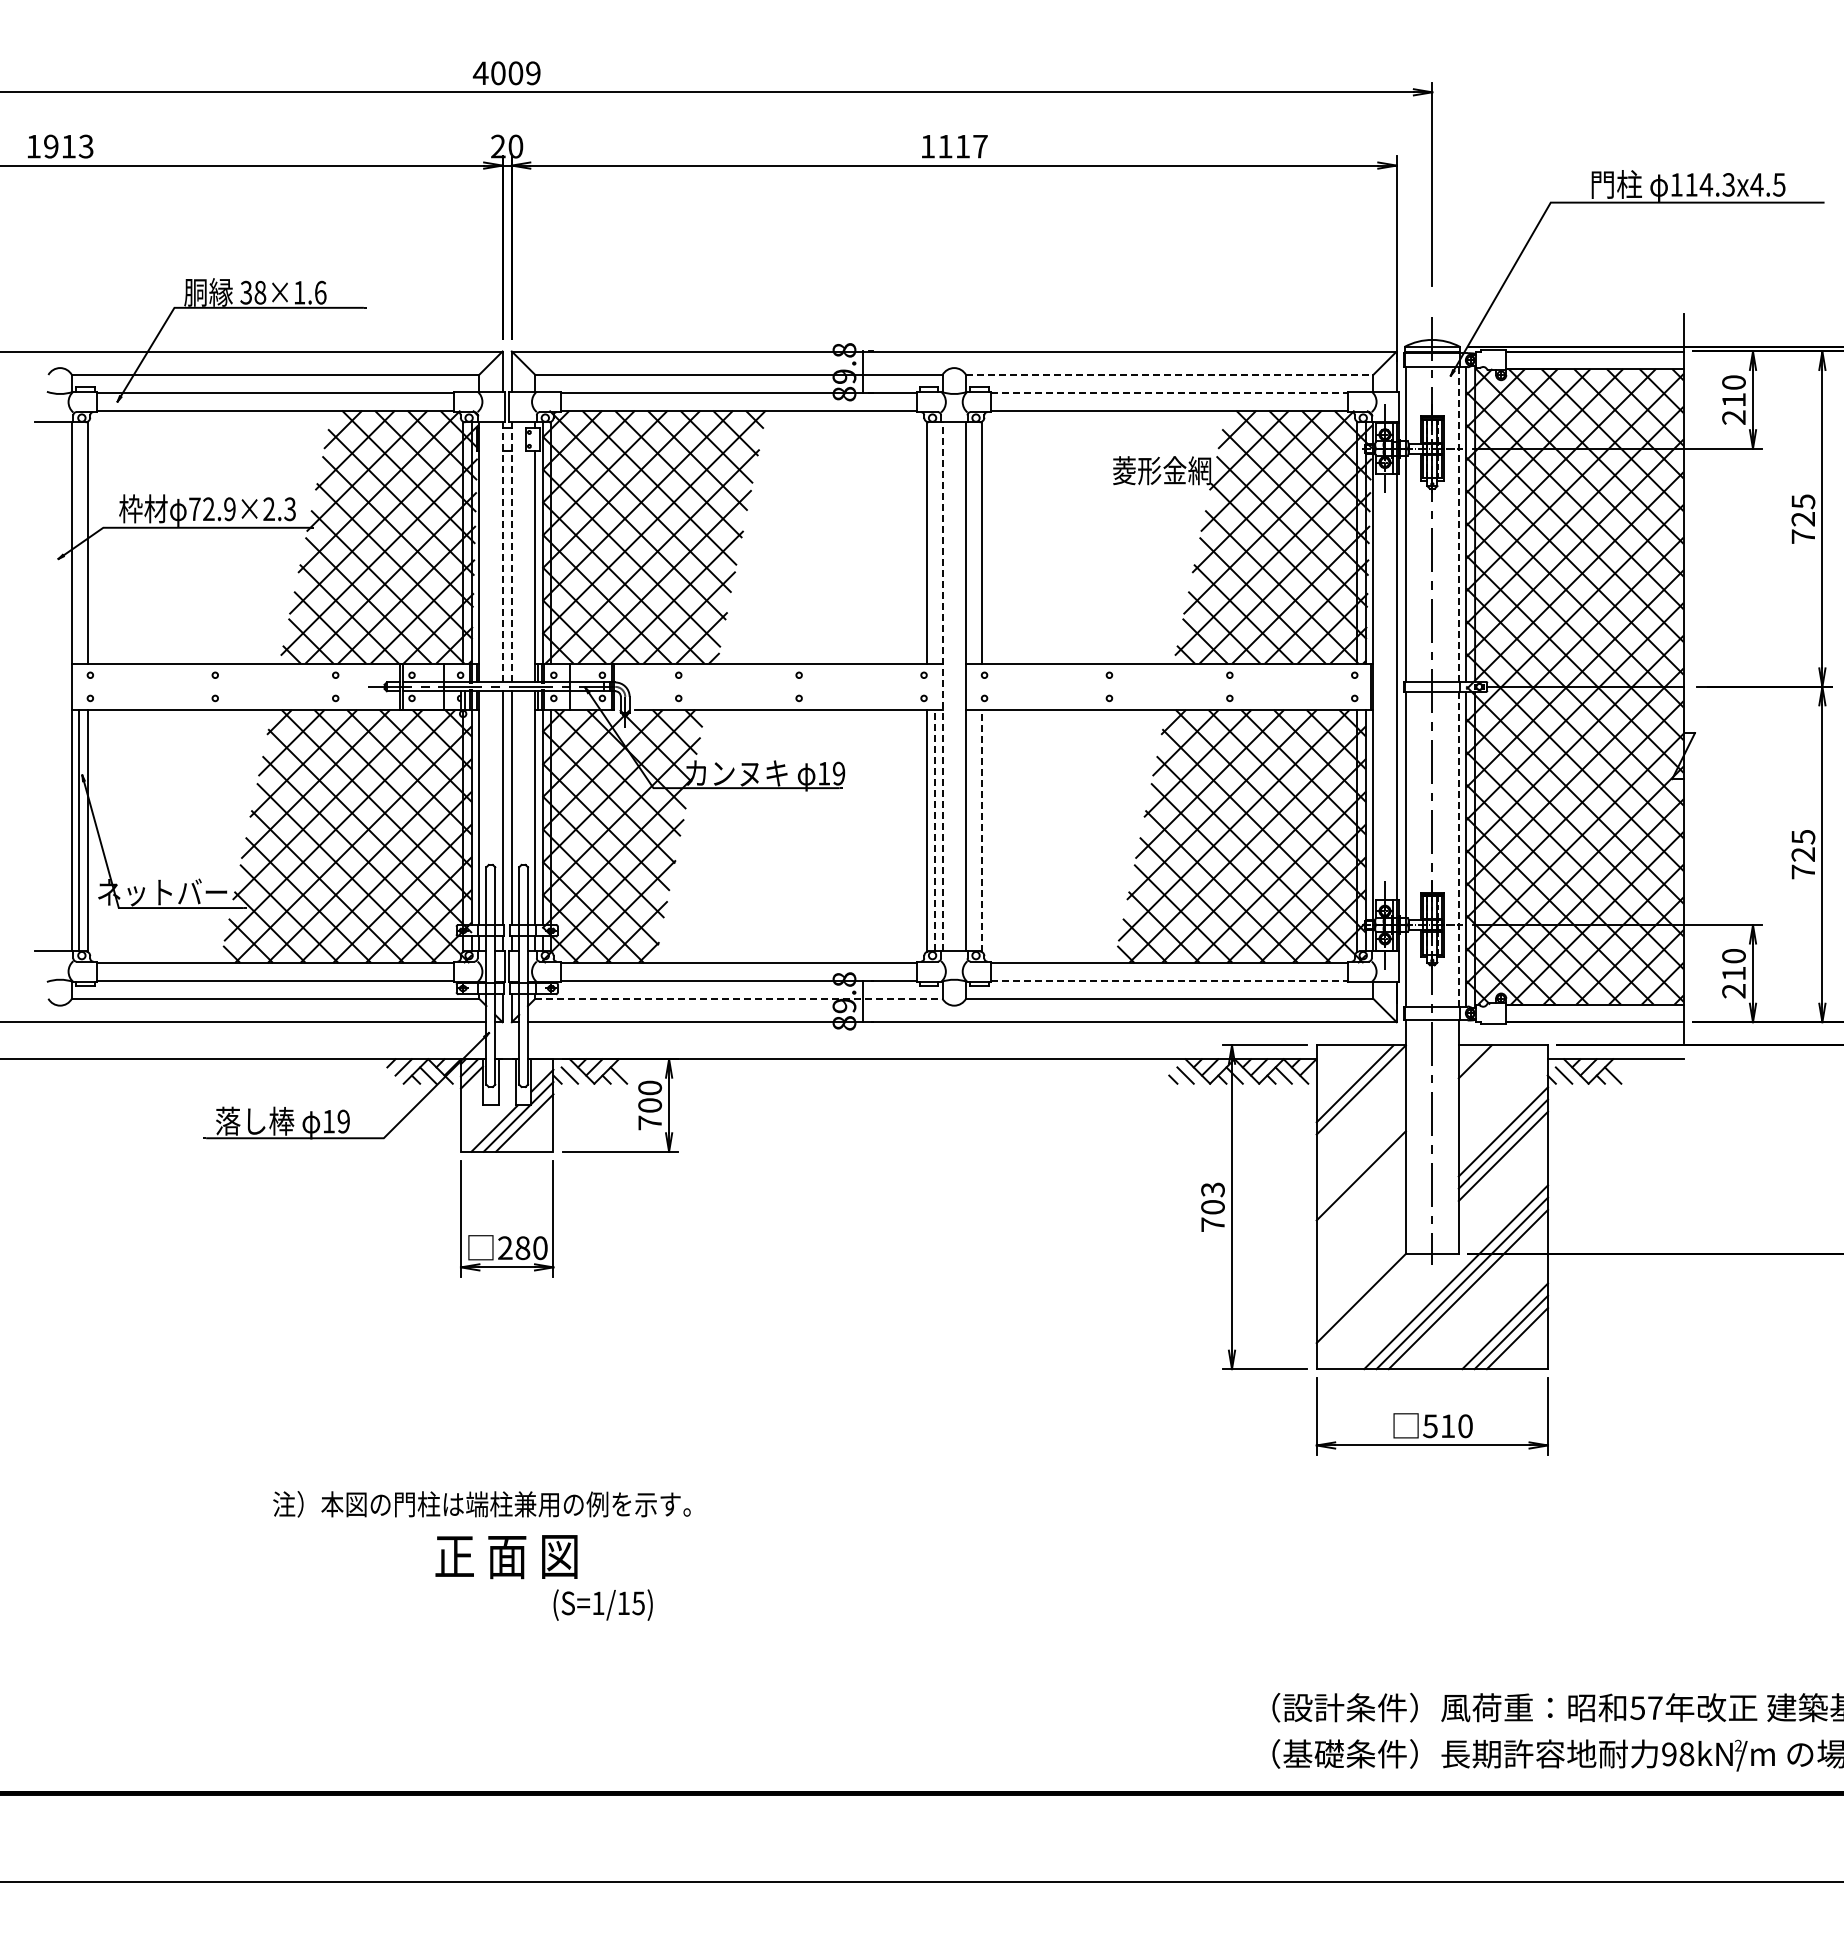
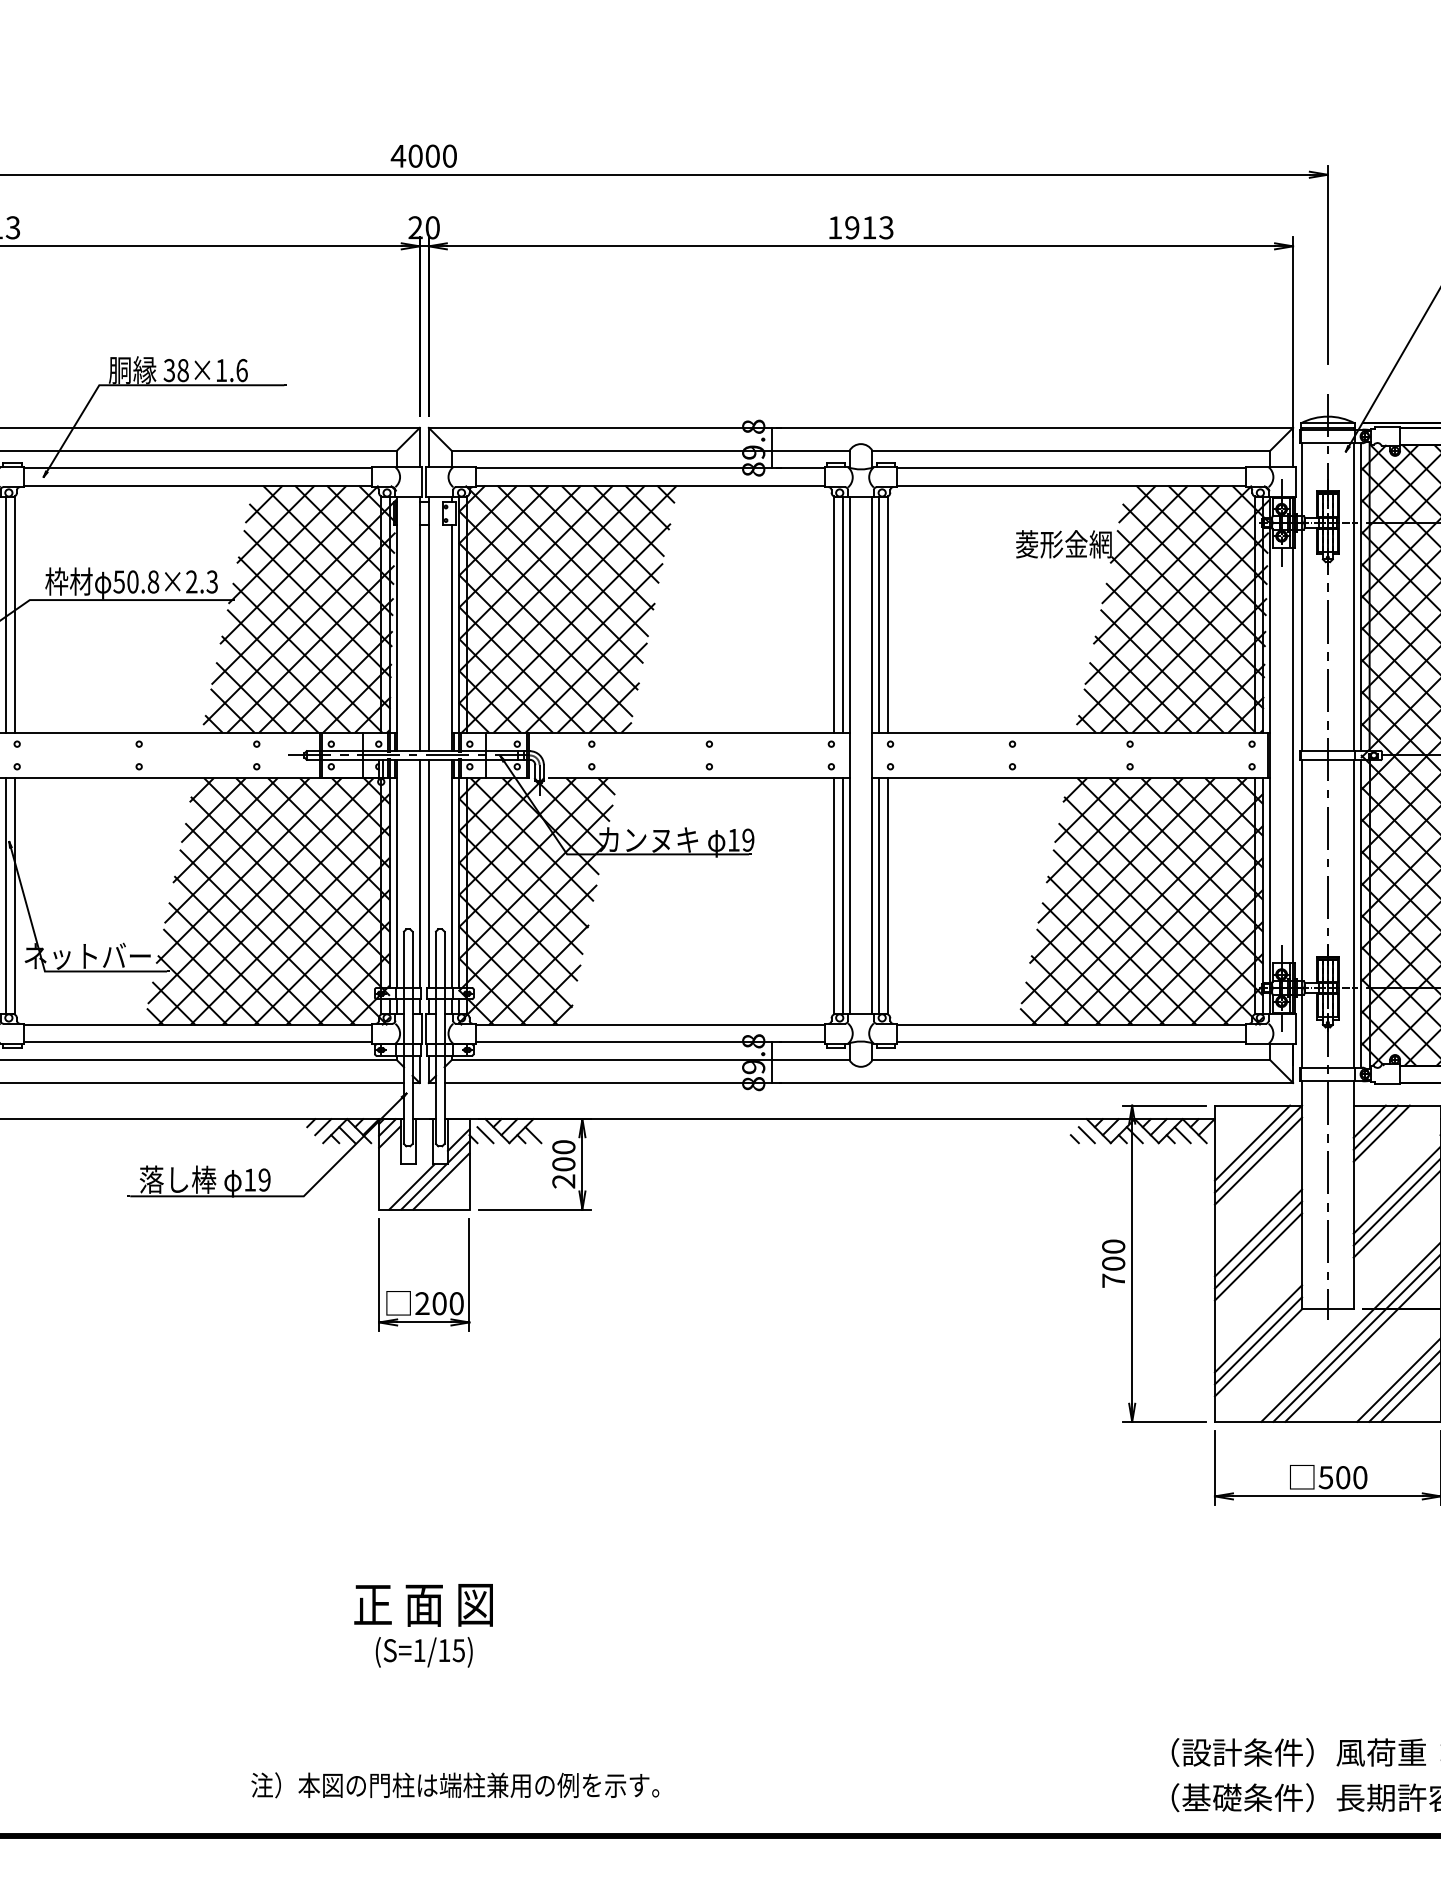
text: (533, 73) -> (449, 156), 4009 -> 4000
text: (962, 146) -> (868, 227), 1117 -> 1913
line: (1169, 375) -> (1071, 451), dashed -> solid
line: (1170, 393) -> (1072, 468), dashed -> solid
text: (211, 509) -> (135, 582), 72.9×2.3 -> 50.8×2.3
line: (1458, 524) -> (1353, 596), dashed -> solid
line: (79, 542) -> (6, 614), added
line: (935, 542) -> (842, 614), added
line: (973, 542) -> (879, 614), added
line: (502, 552) -> (419, 624), dashed -> solid
line: (511, 552) -> (428, 624), dashed -> solid
line: (942, 686) -> (849, 755), dashed -> solid
line: (935, 830) -> (842, 895), dashed -> solid
line: (973, 830) -> (879, 895), added
line: (982, 830) -> (888, 895), dashed -> solid
line: (1458, 848) -> (1353, 913), dashed -> solid
line: (1170, 980) -> (1072, 1042), dashed -> solid
line: (738, 998) -> (650, 1059), dashed -> solid
line: (1481, 1067) -> (1375, 1127), added
line: (1487, 1073) -> (1381, 1133), added
line: (1360, 1101) -> (1257, 1160), added
text: (649, 1122) -> (563, 1180), 700 -> 200
line: (1360, 1187) -> (1257, 1244), added
text: (1212, 1189) -> (1113, 1246), 703 -> 700
line: (1360, 1199) -> (1257, 1256), added
text: (522, 1248) -> (439, 1304), 280 -> 200
line: (1360, 1273) -> (1257, 1328), added
line: (1360, 1285) -> (1257, 1340), added
text: (1448, 1426) -> (1343, 1477), 510 -> 500
text: (481, 1504) -> (454, 1785), moved
text: (602, 1604) -> (423, 1651), moved

